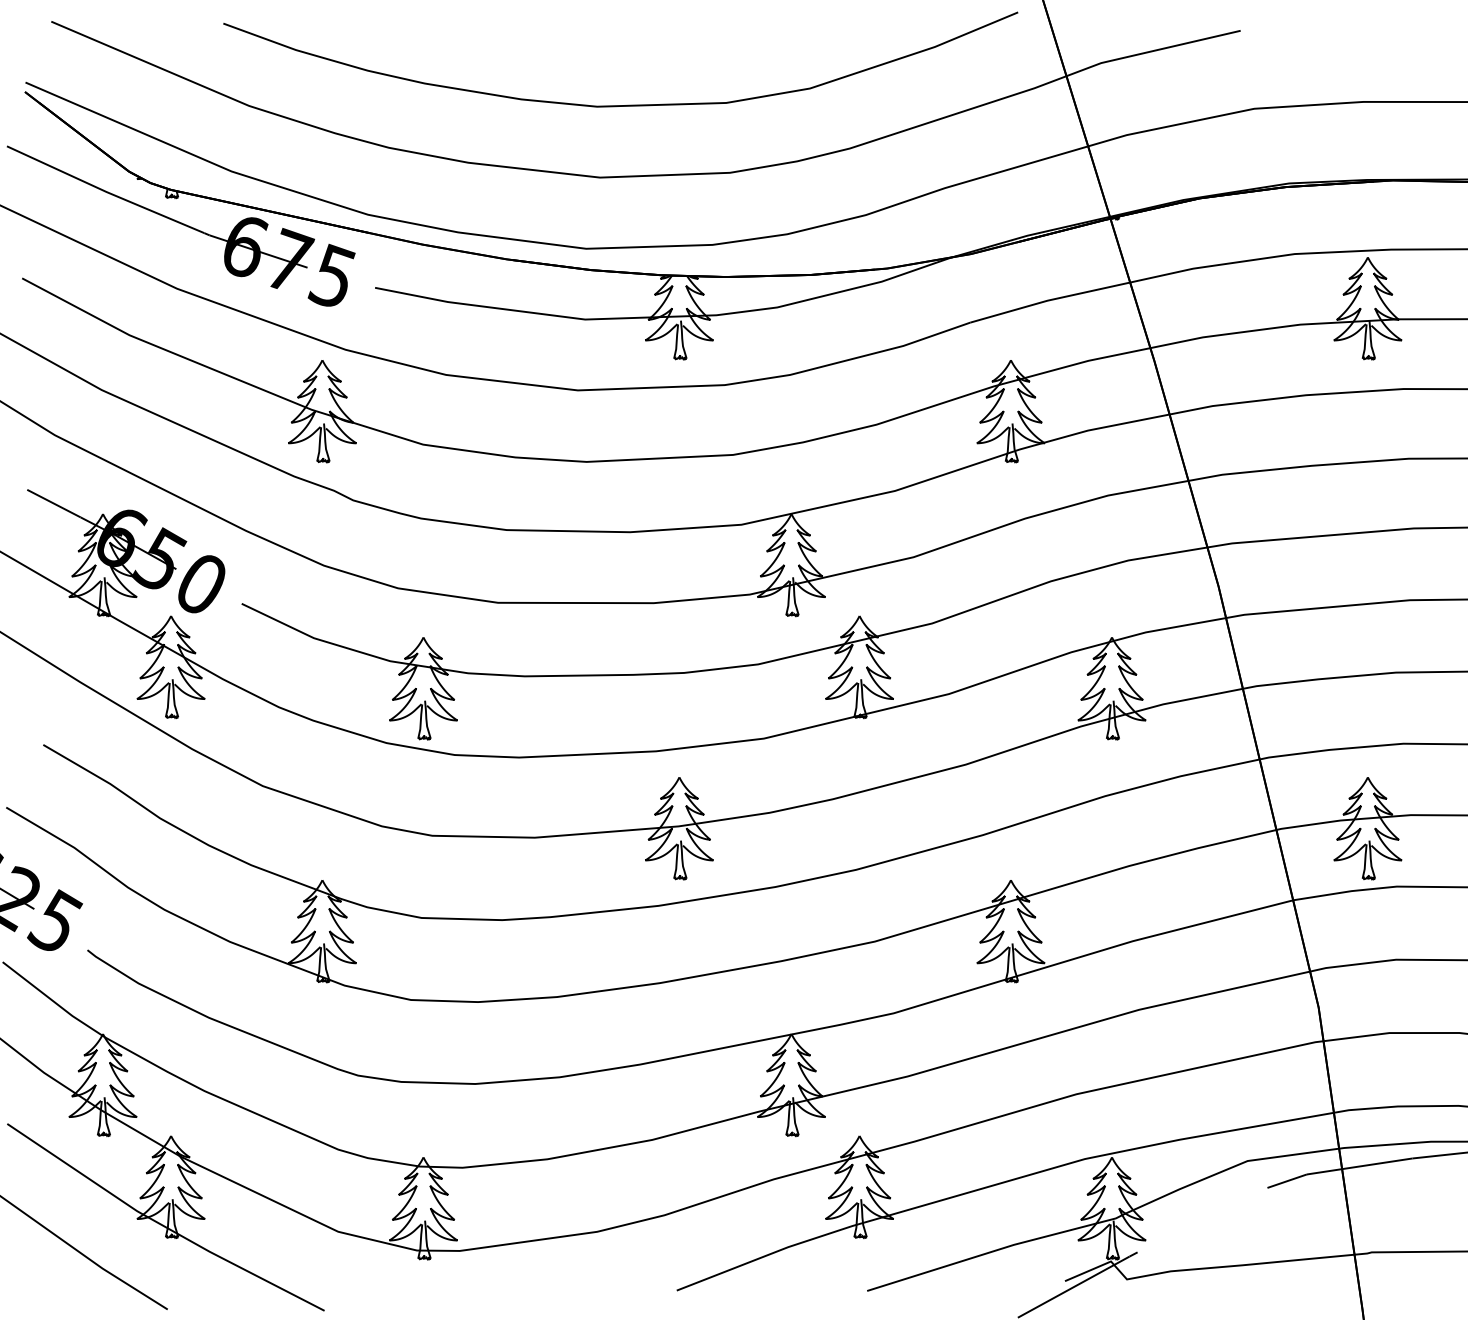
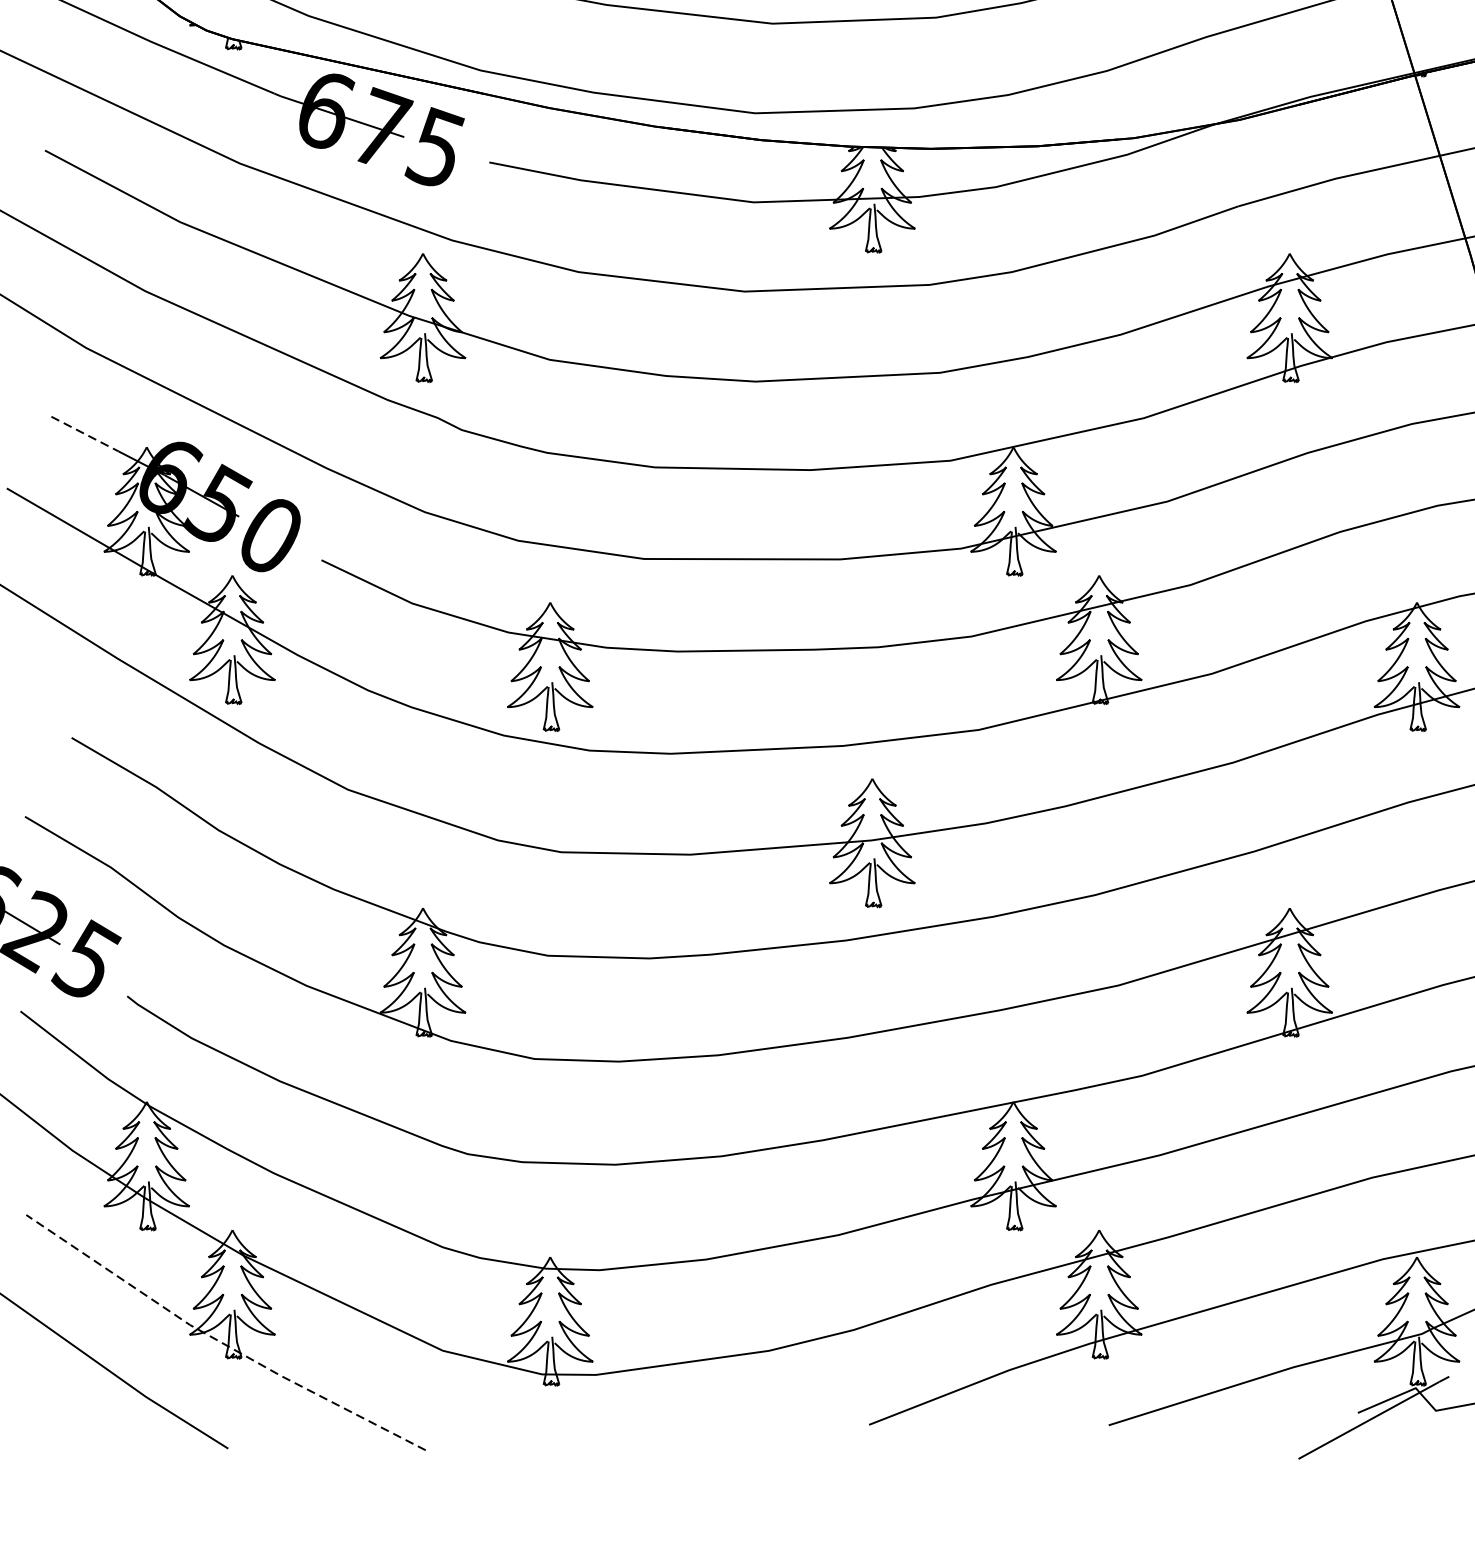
line: (54, 503) -> (85, 433), solid -> dashed
line: (161, 1224) -> (220, 1341), solid -> dashed

